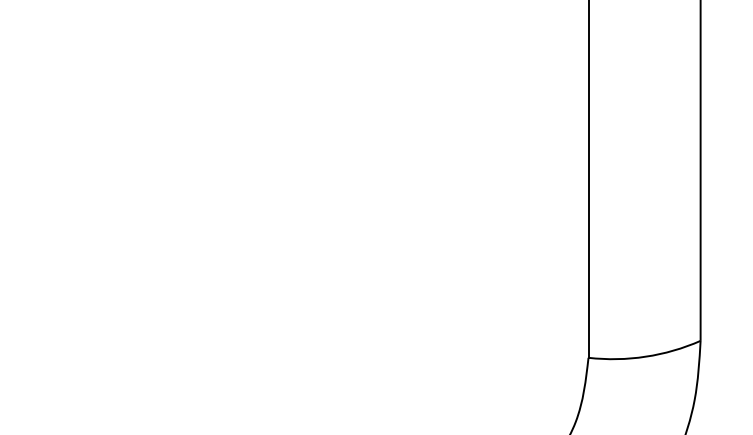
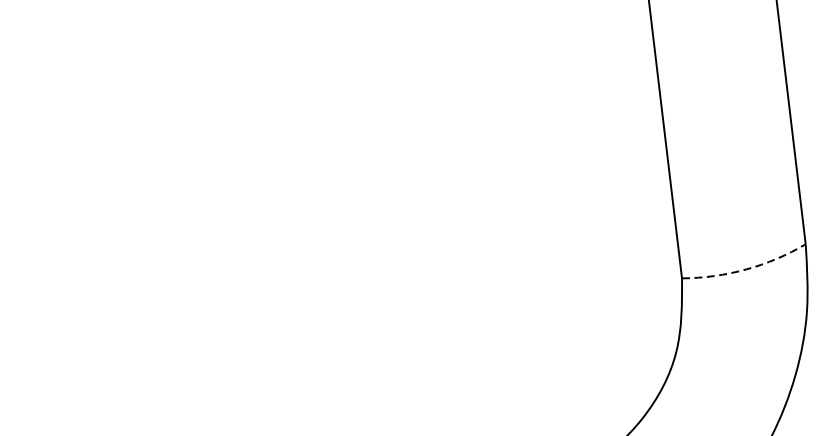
arc: (645, 356) -> (745, 269), solid -> dashed

